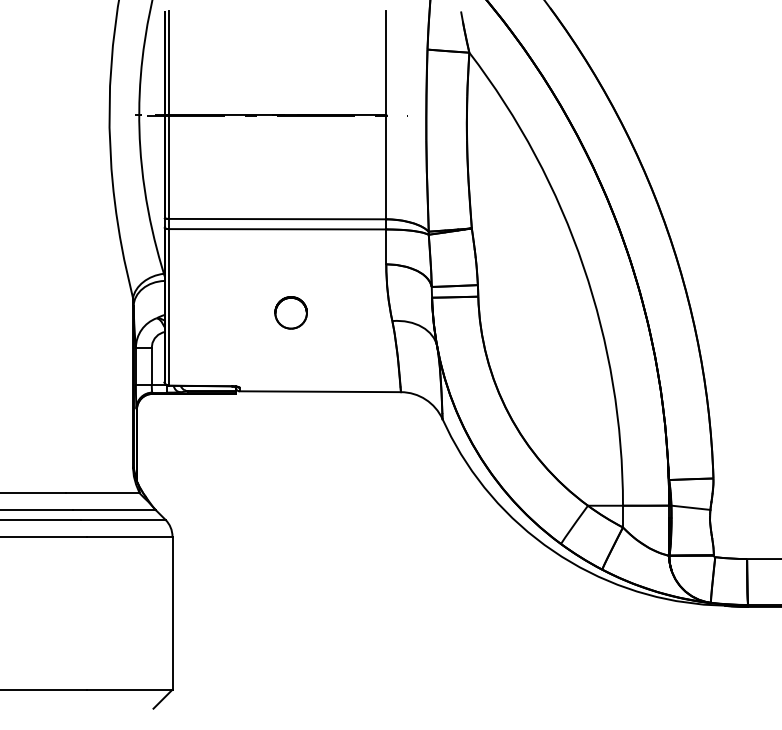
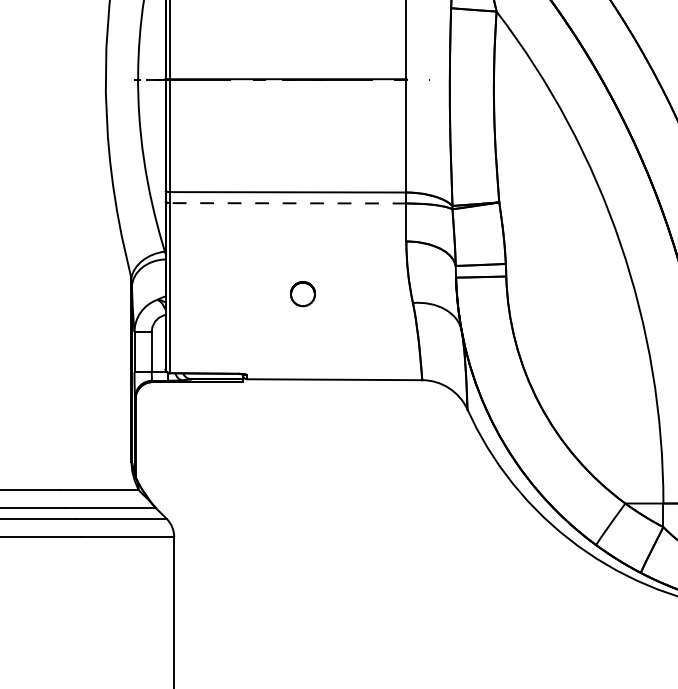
line: (277, 229) -> (288, 203), solid -> dashed
part: (290, 312) -> (302, 293), size x0.7

